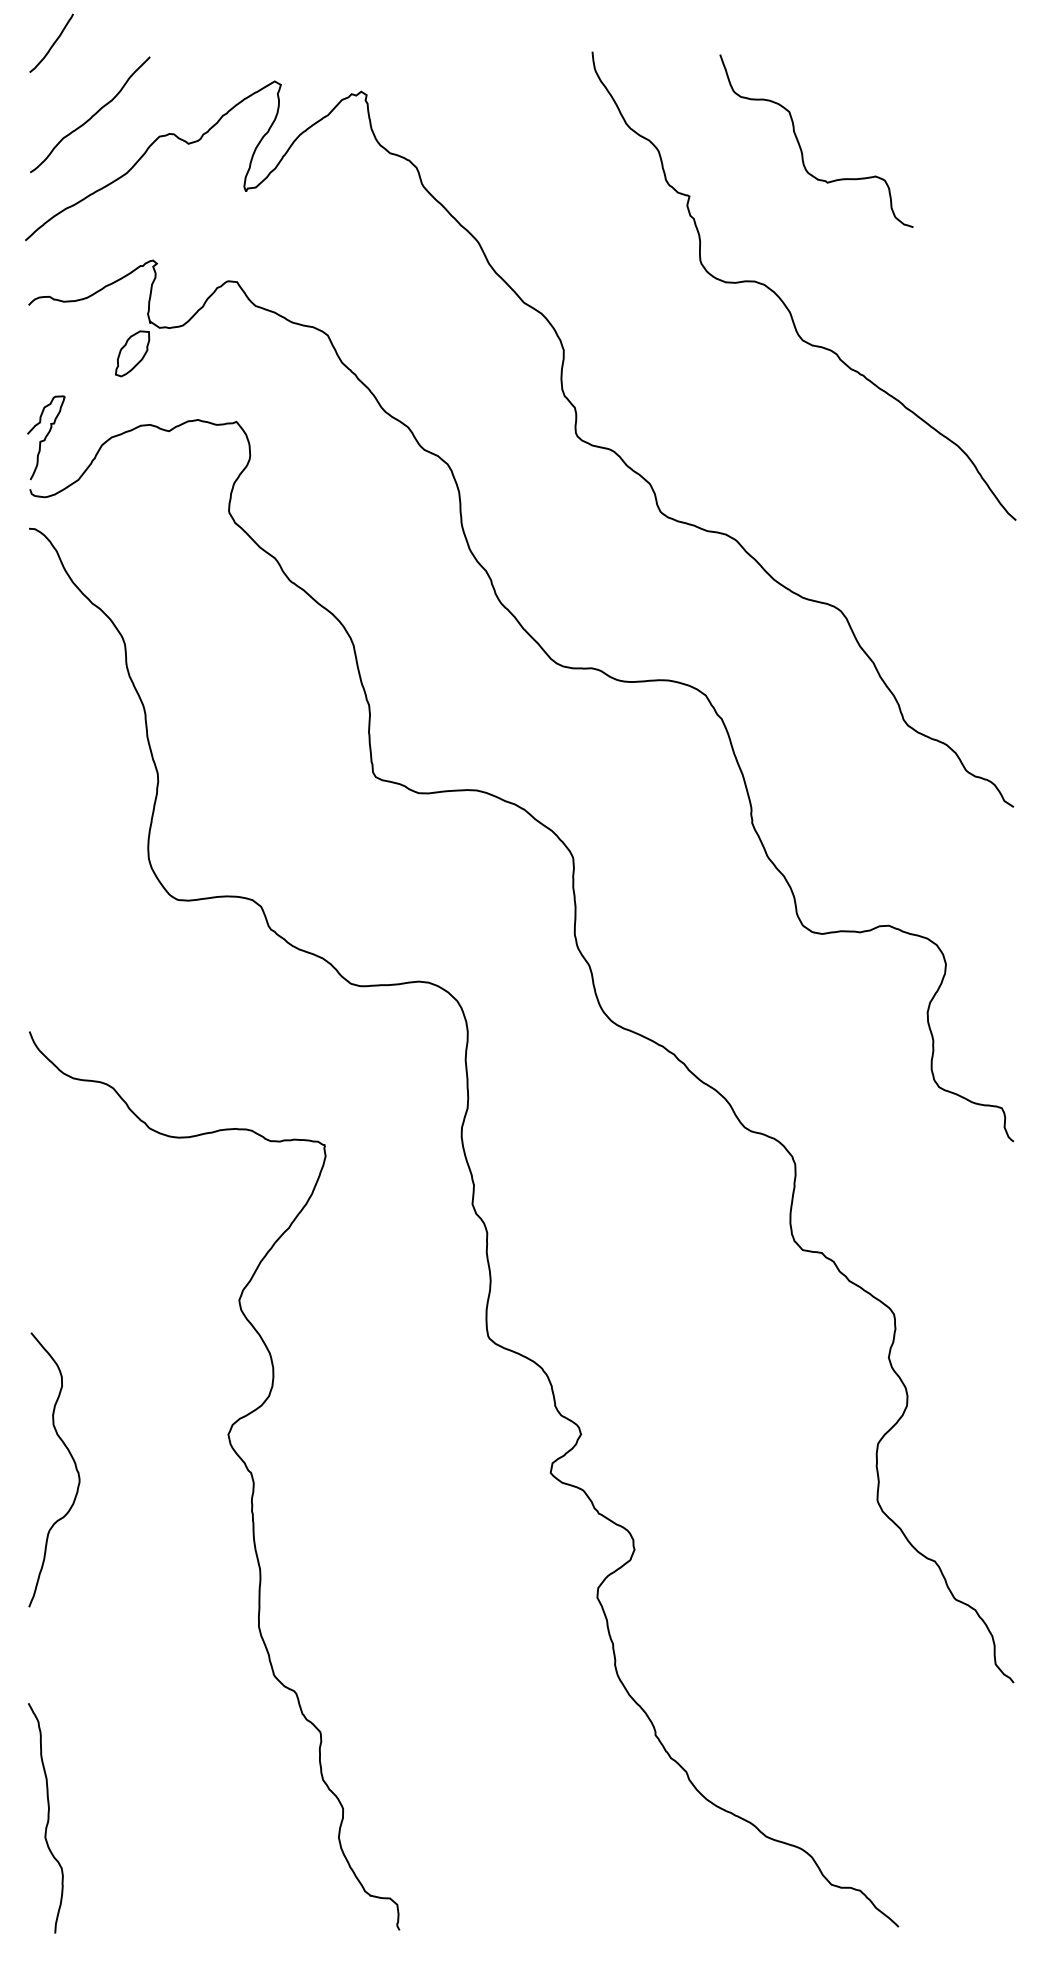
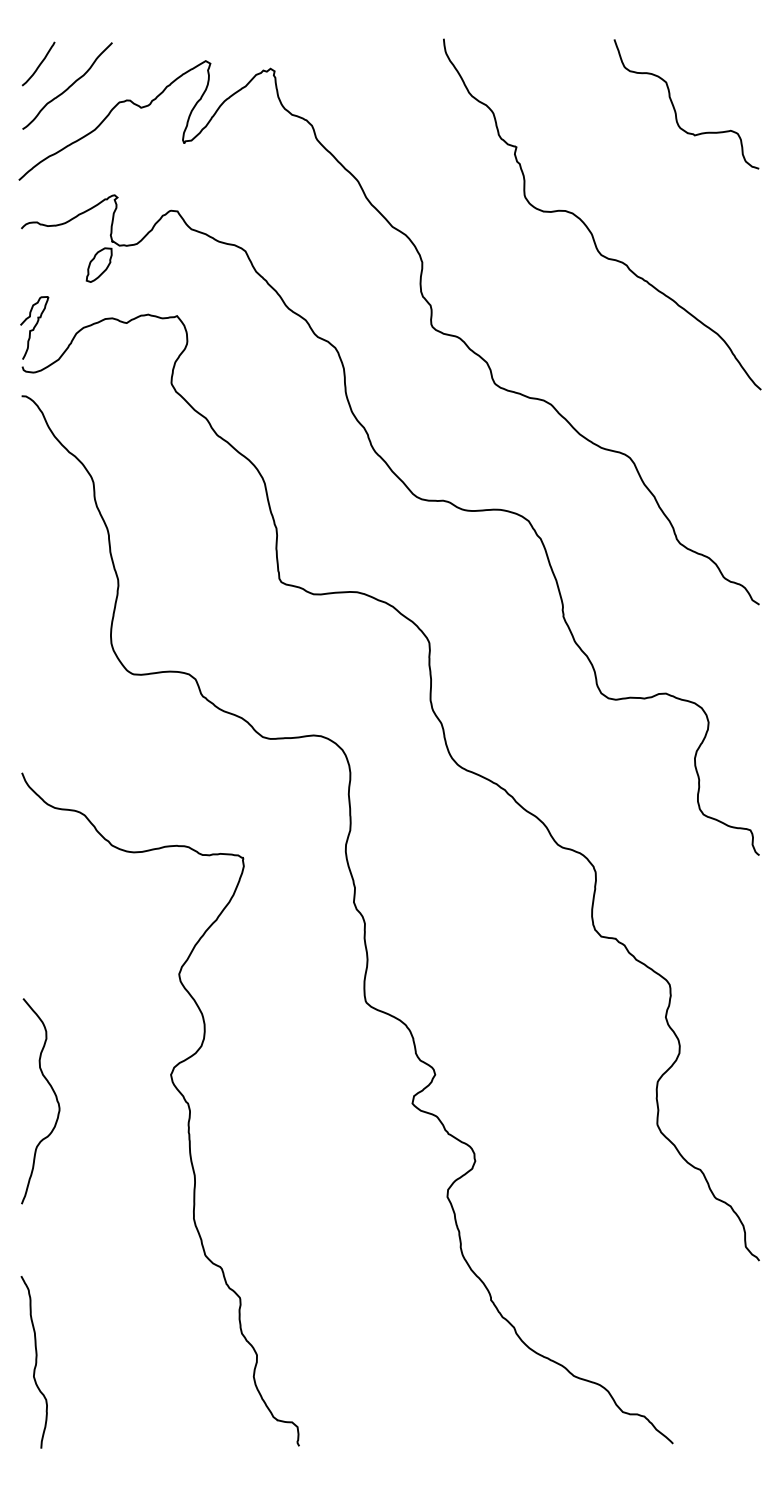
curve: (53, 42) -> (39, 63), moved
curve: (800, 144) -> (674, 106), moved

